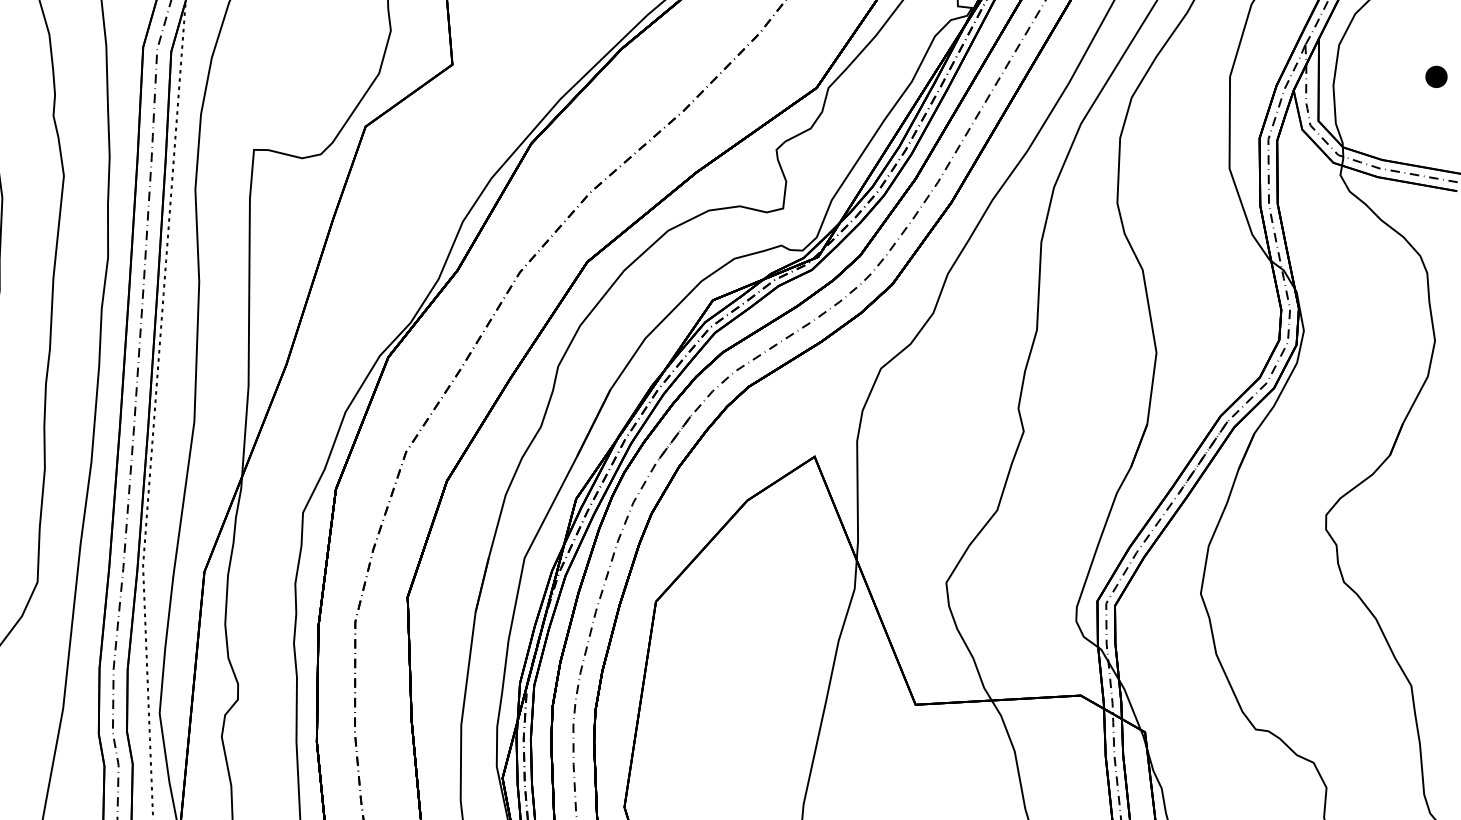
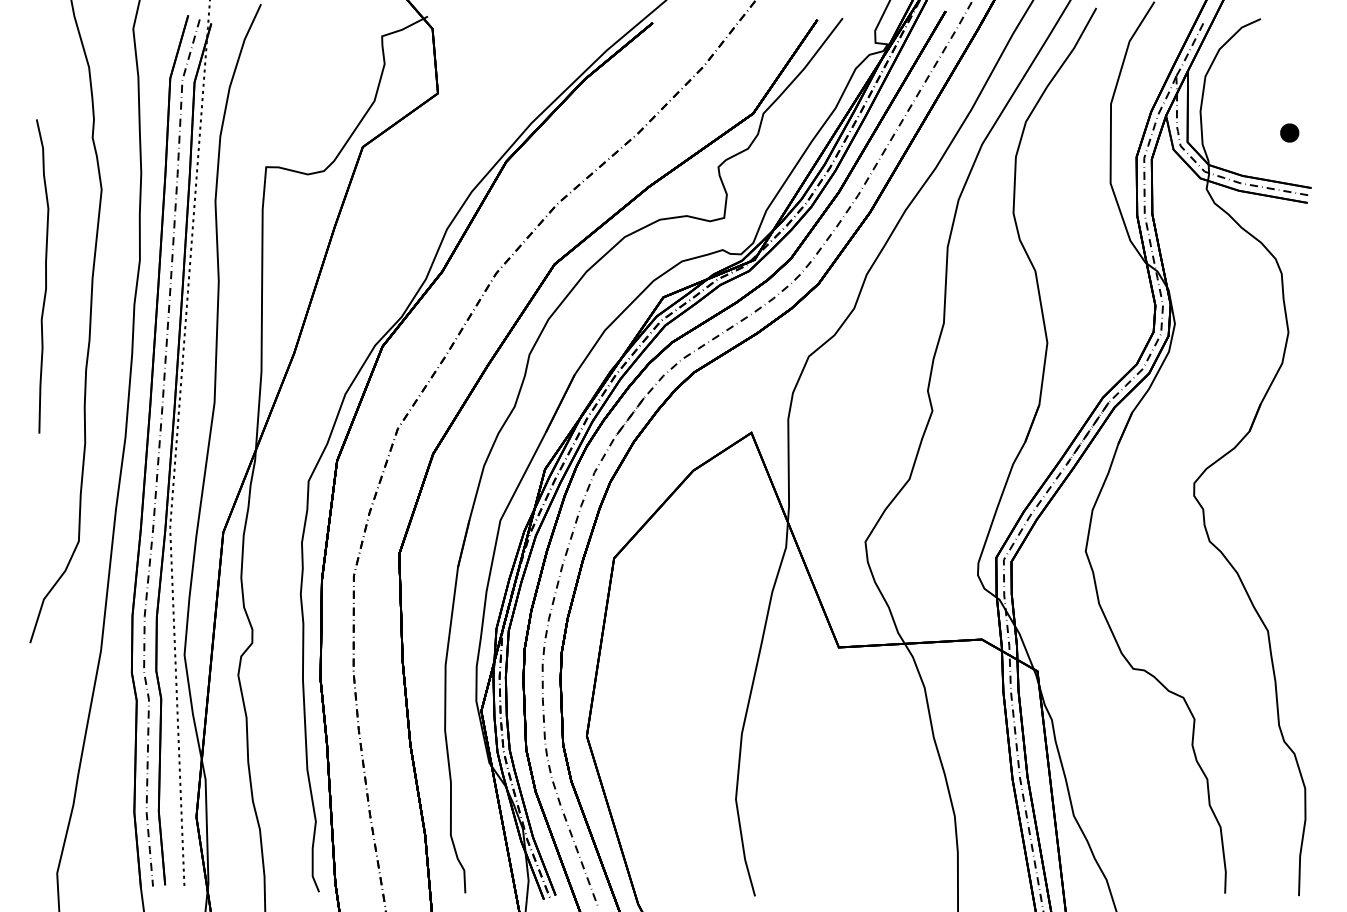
part: (1436, 76) -> (1289, 132), moved

